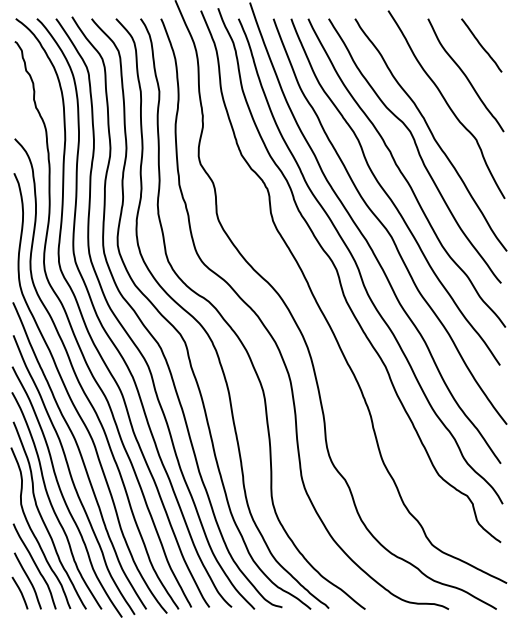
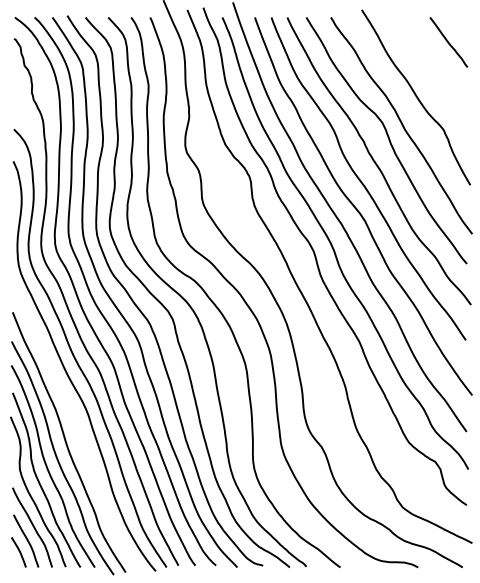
curve: (465, 75) -> (433, 70), removed
curve: (79, 455) -> (74, 424), removed

